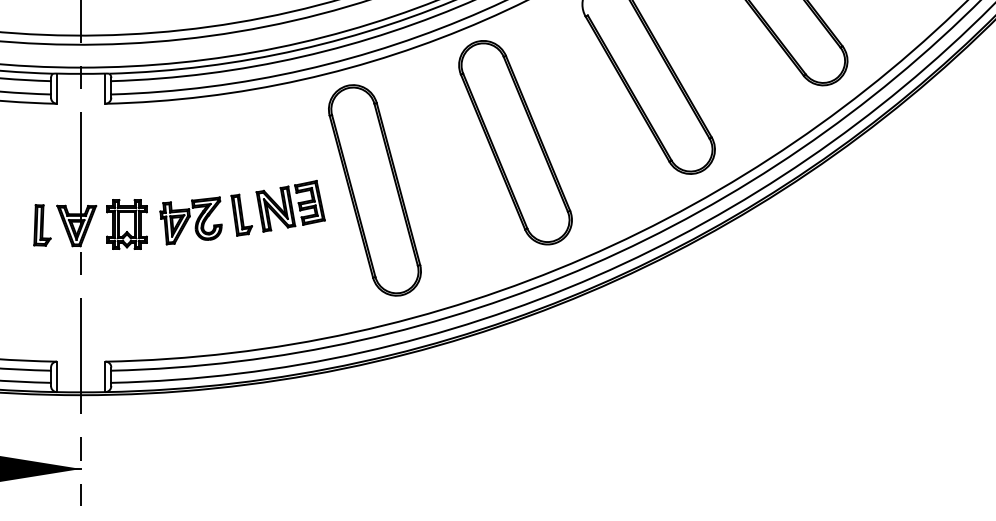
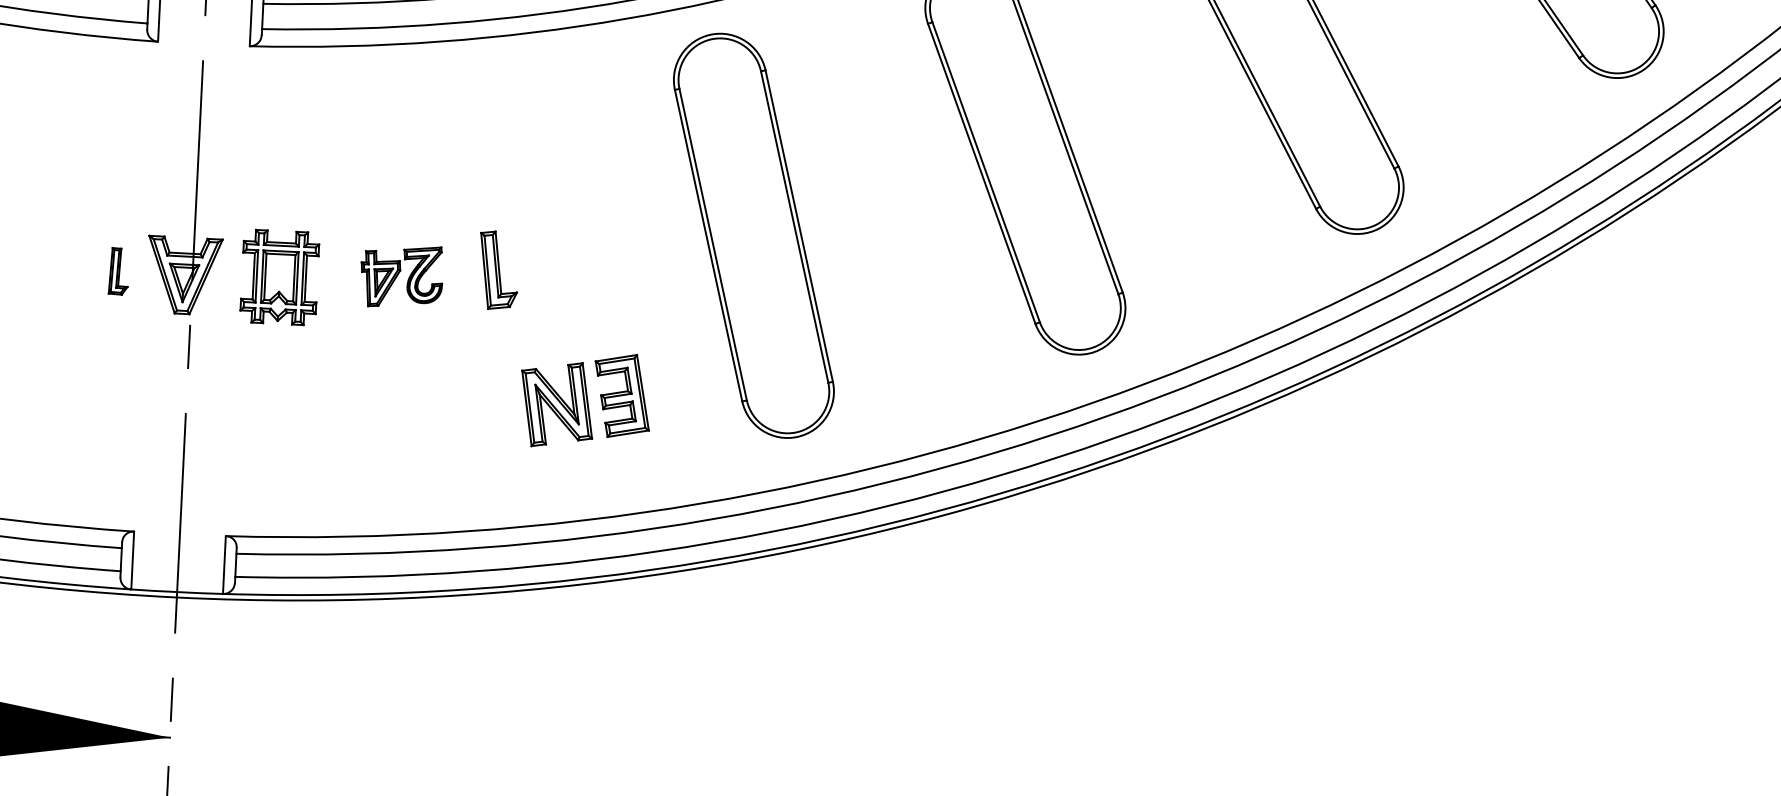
part: (290, 205) -> (585, 399), moved
part: (190, 220) -> (400, 275), size x0.7
part: (42, 225) -> (119, 271), size x0.6

